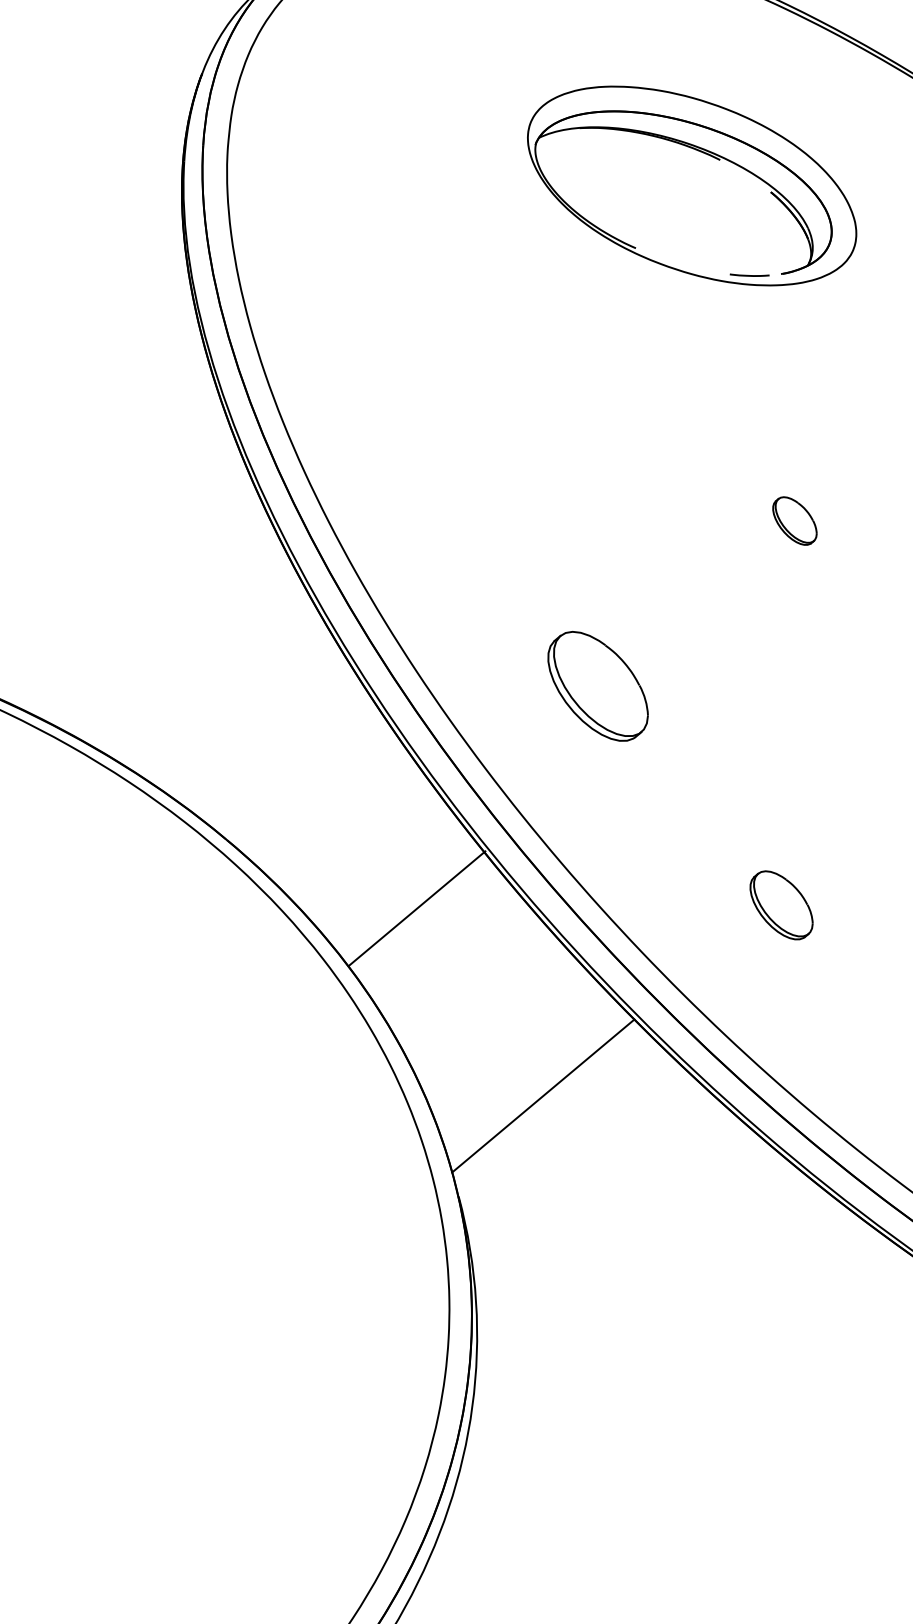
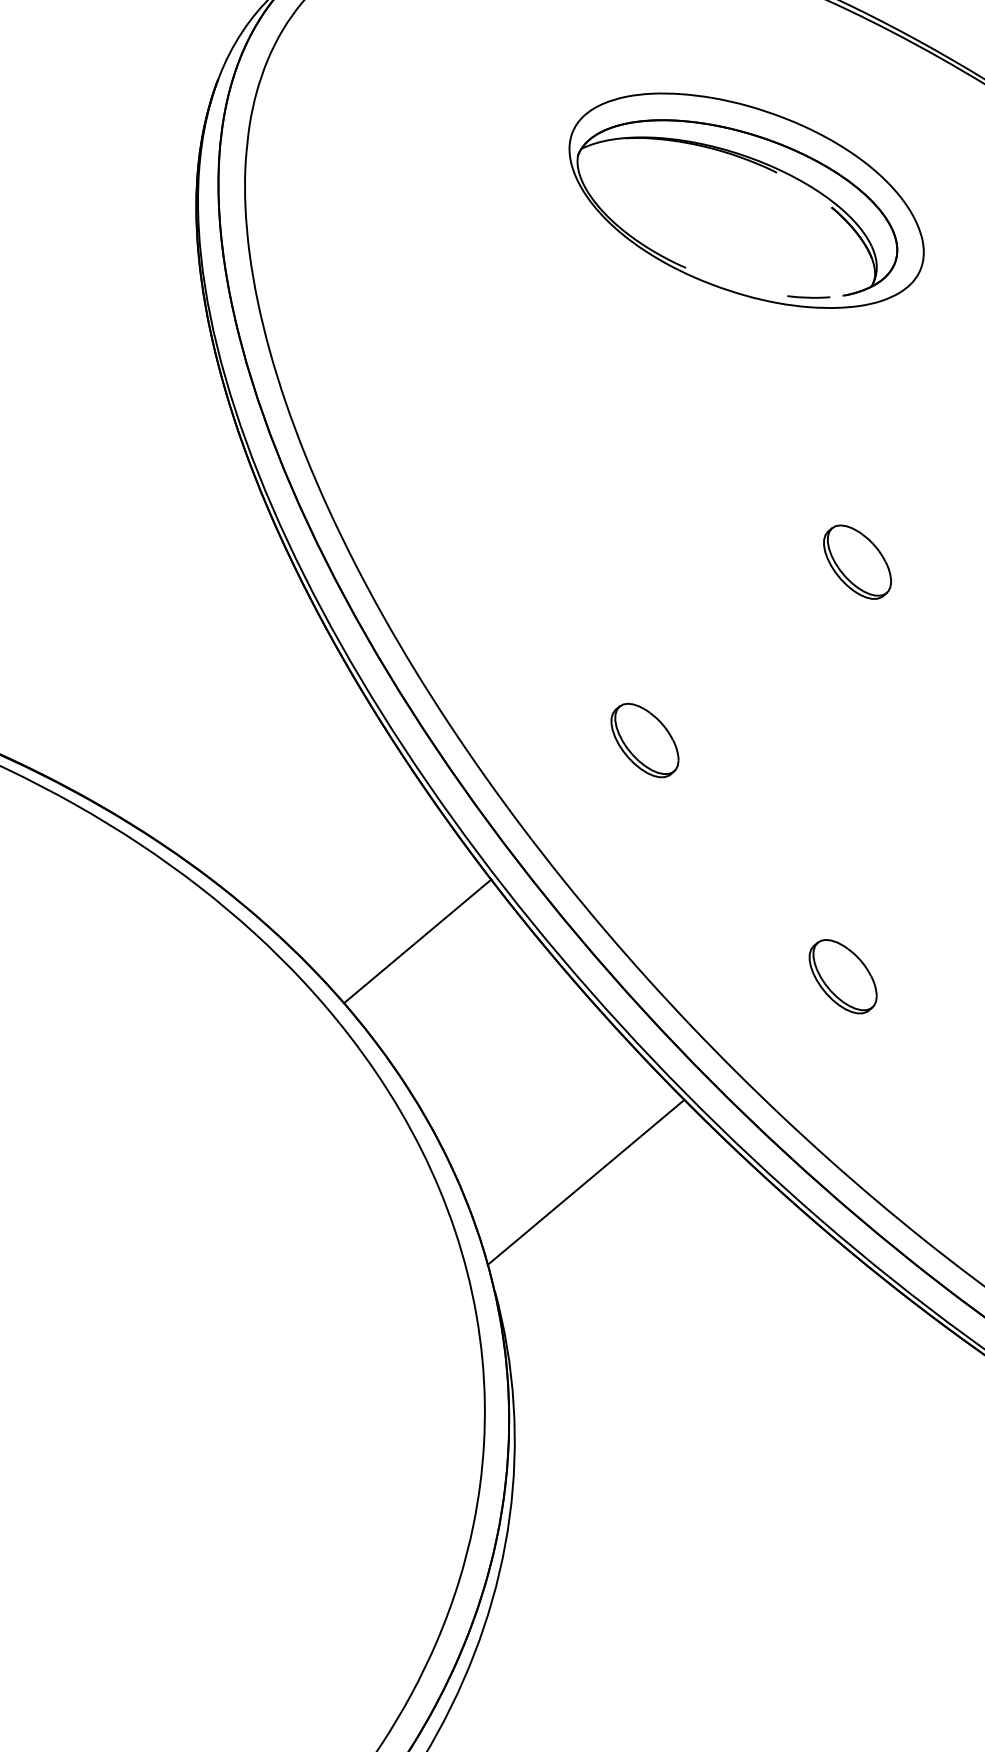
part: (794, 520) -> (857, 561), size x1.43
part: (597, 686) -> (644, 740), size x0.62
line: (416, 908) -> (416, 941), moved

